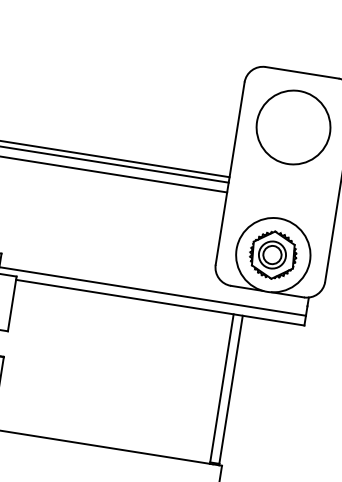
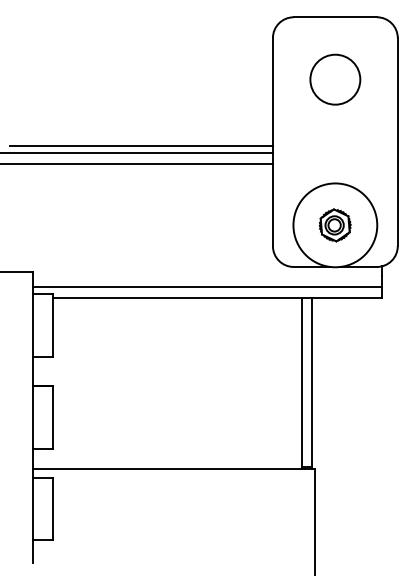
circle: (292, 127) -> (334, 79), size x0.6
part: (272, 255) -> (334, 225), size x0.6

